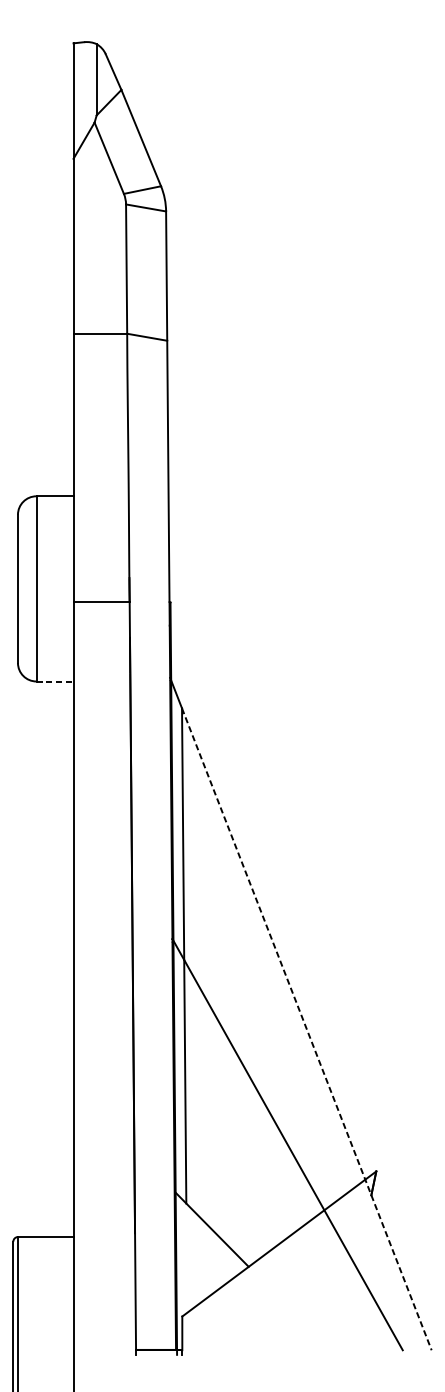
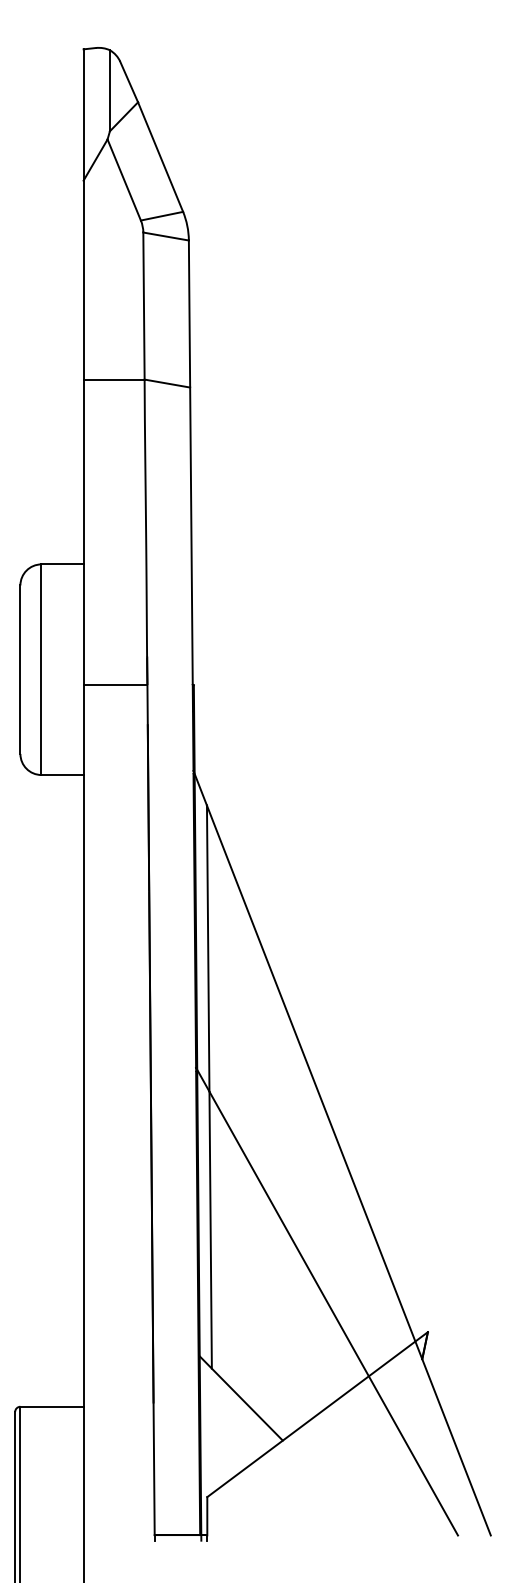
line: (55, 681) -> (63, 775), dashed -> solid
line: (306, 1029) -> (348, 1170), dashed -> solid

